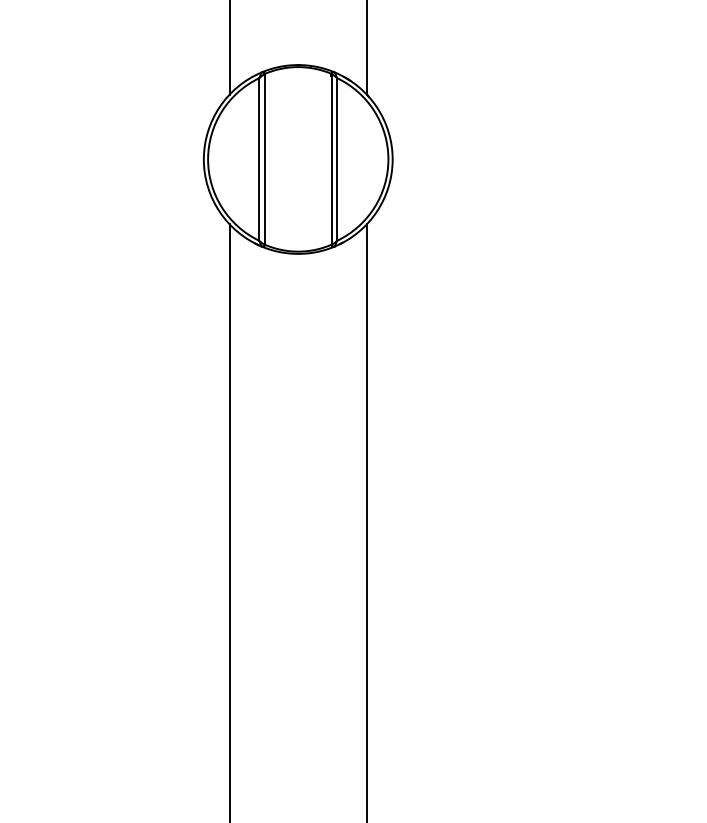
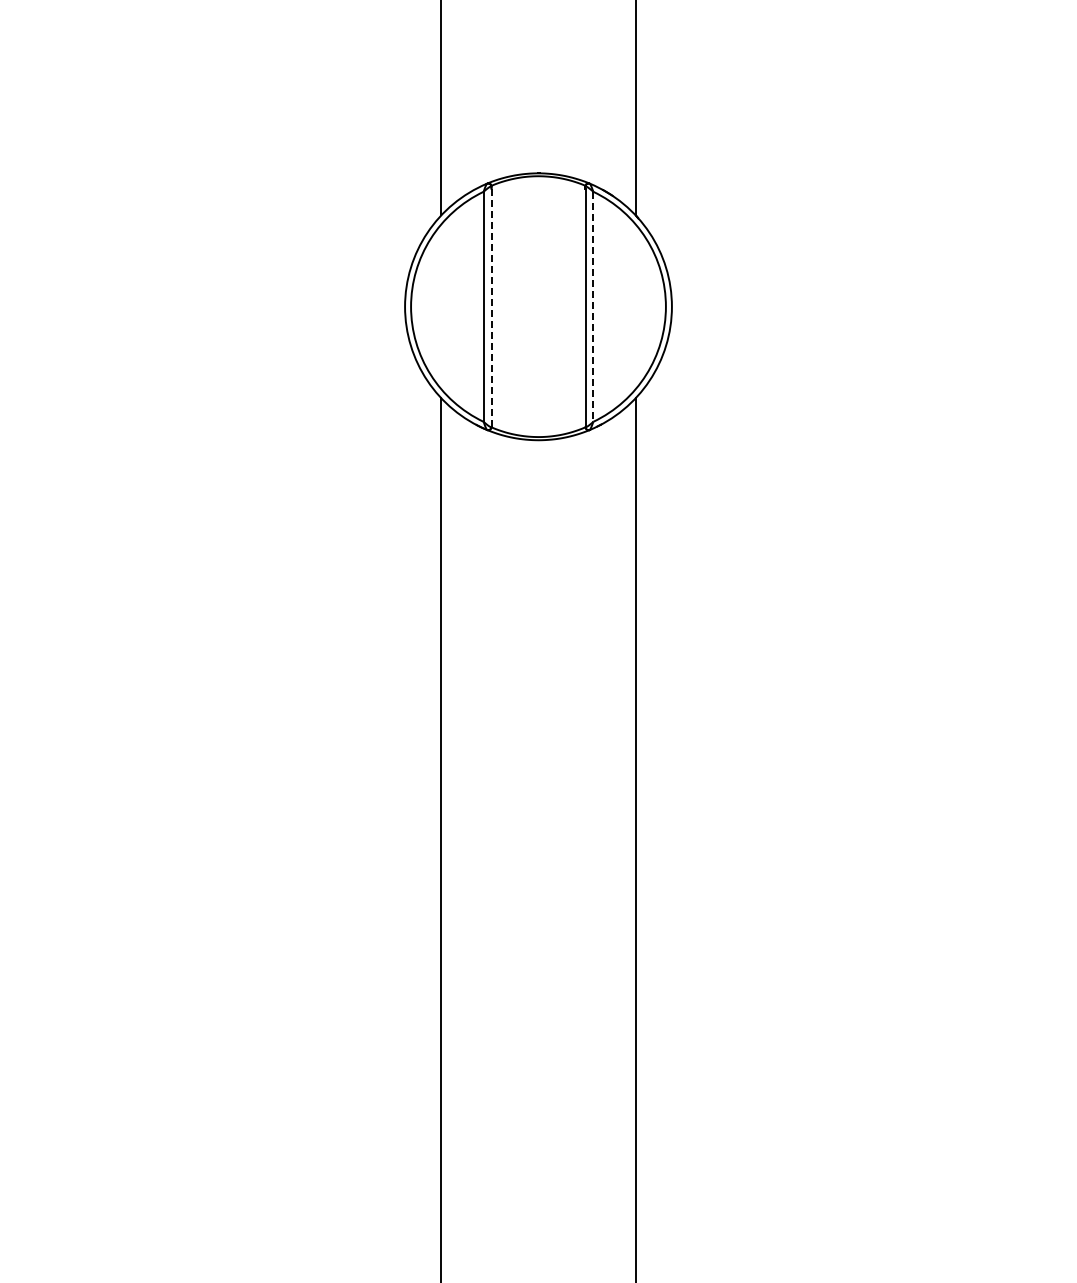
line: (337, 159) -> (593, 307), solid -> dashed
line: (265, 160) -> (491, 308), solid -> dashed

